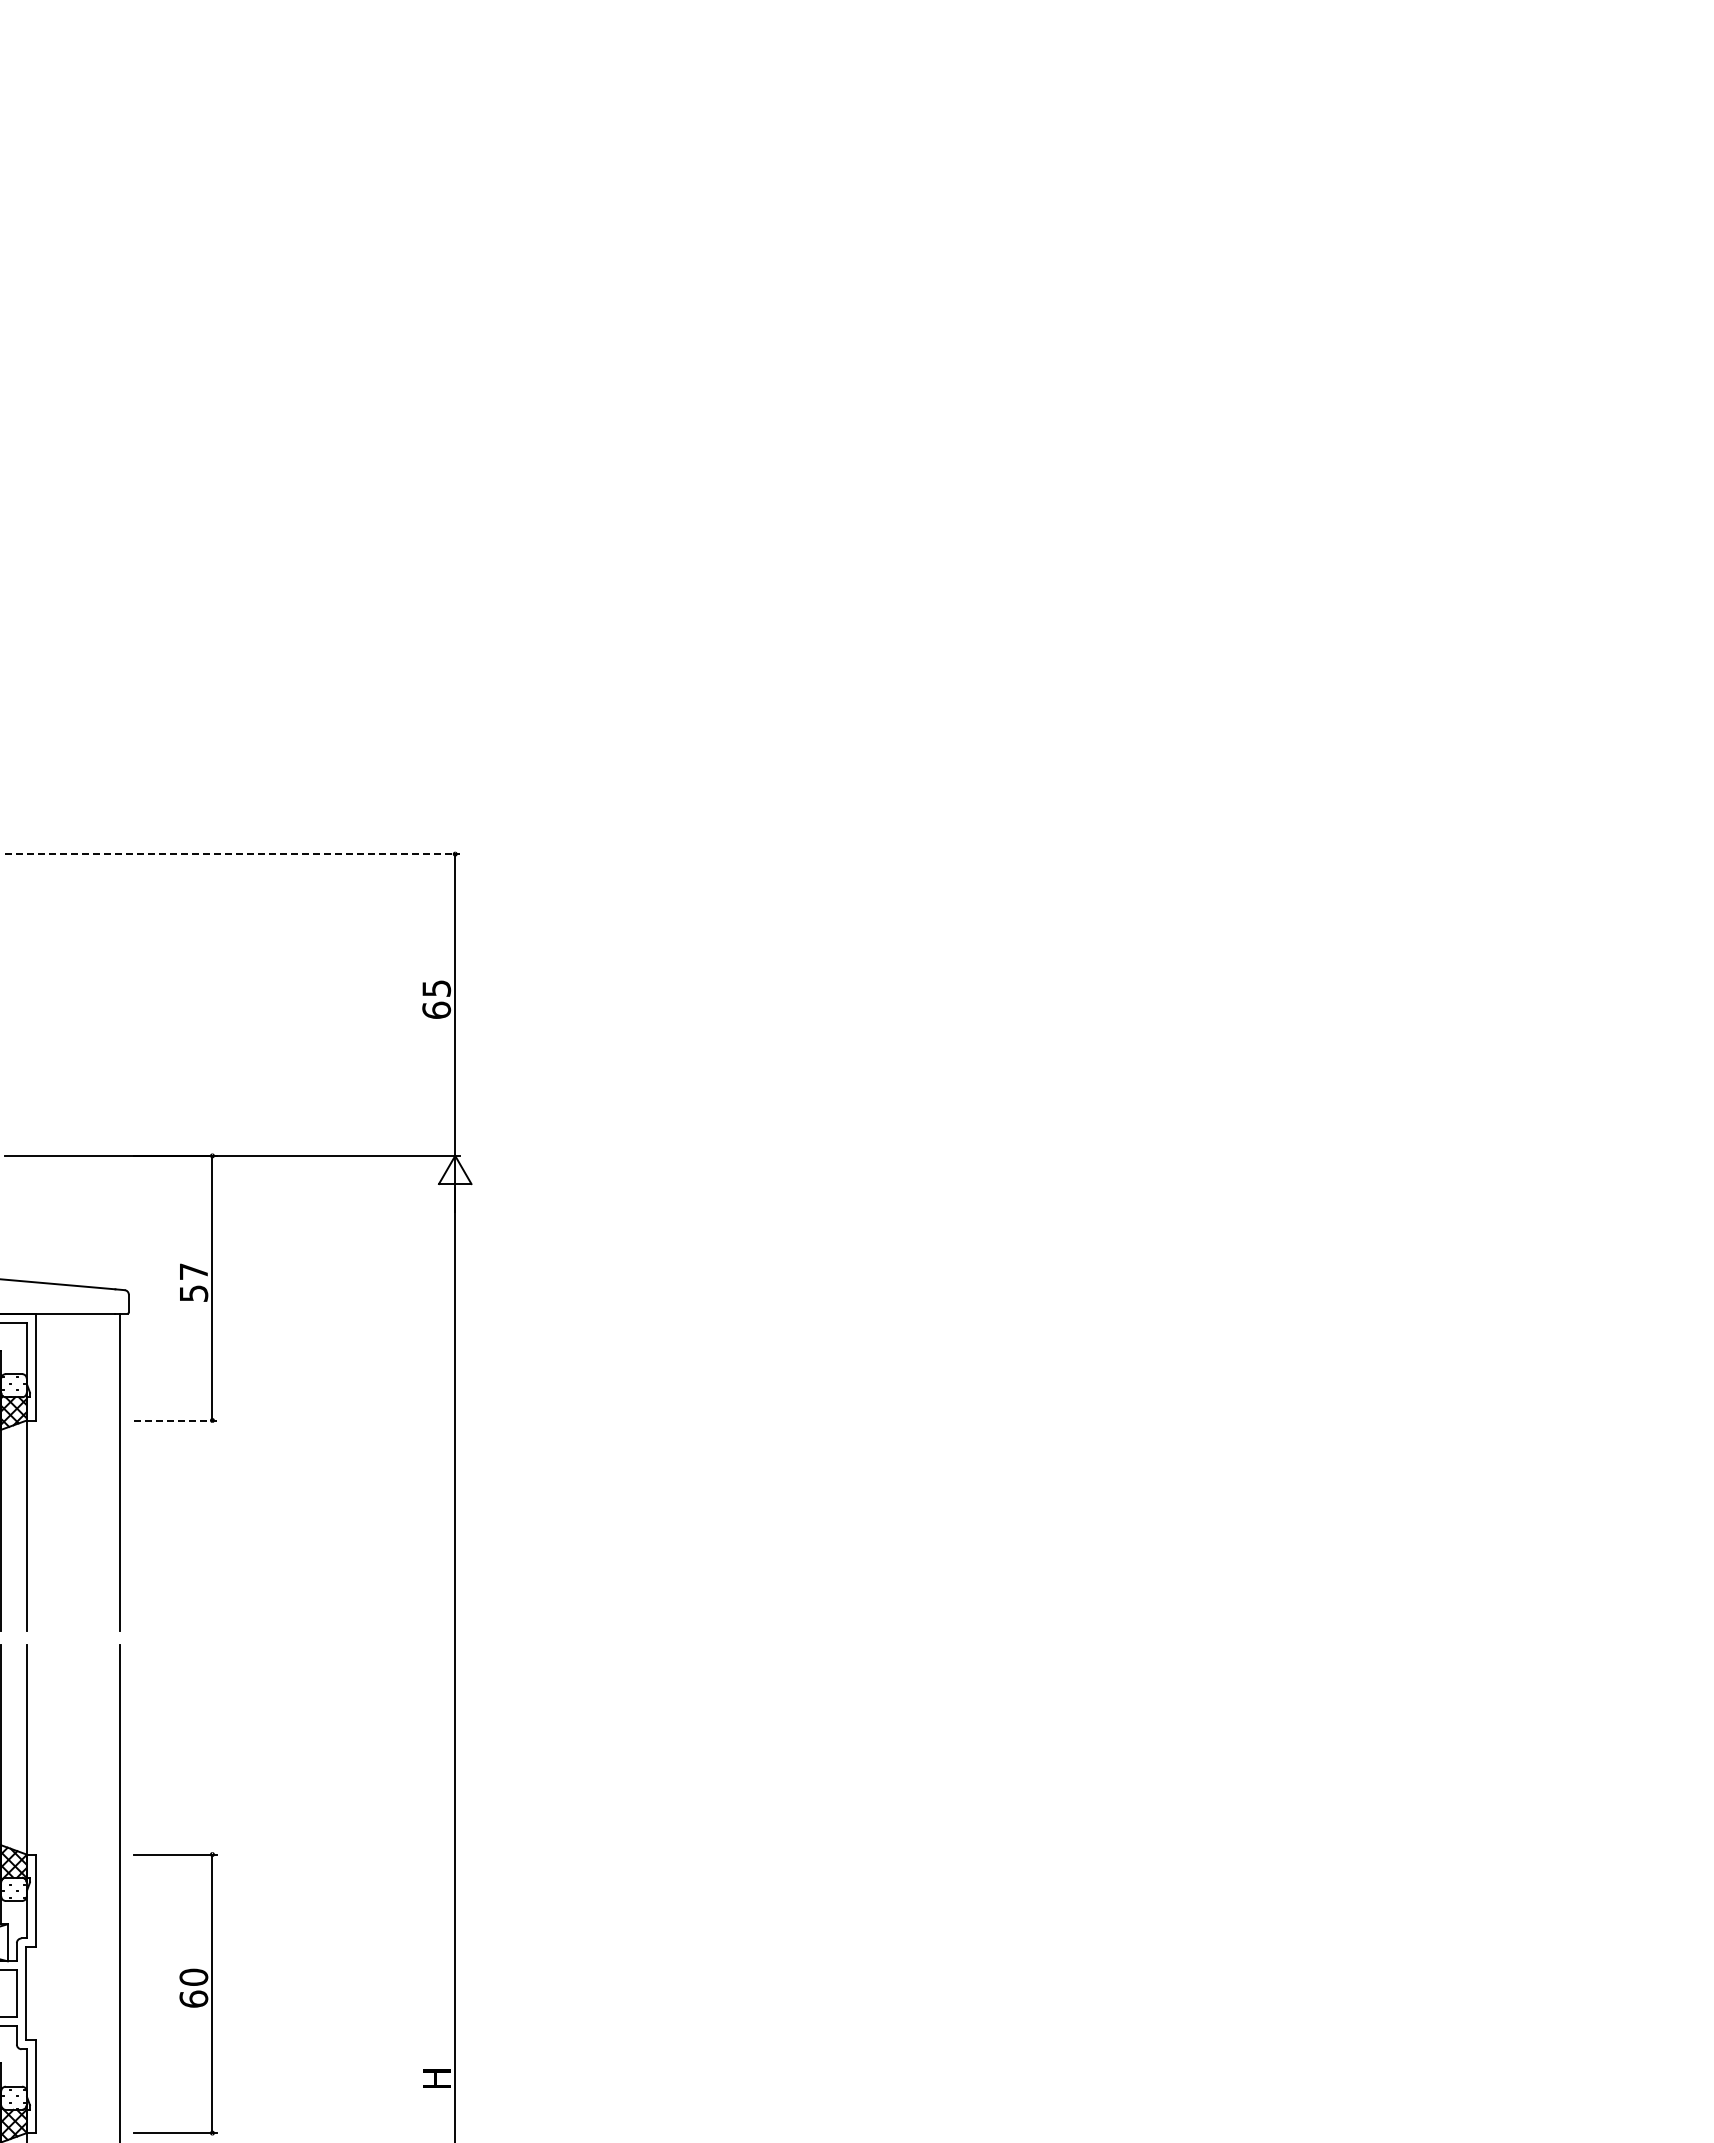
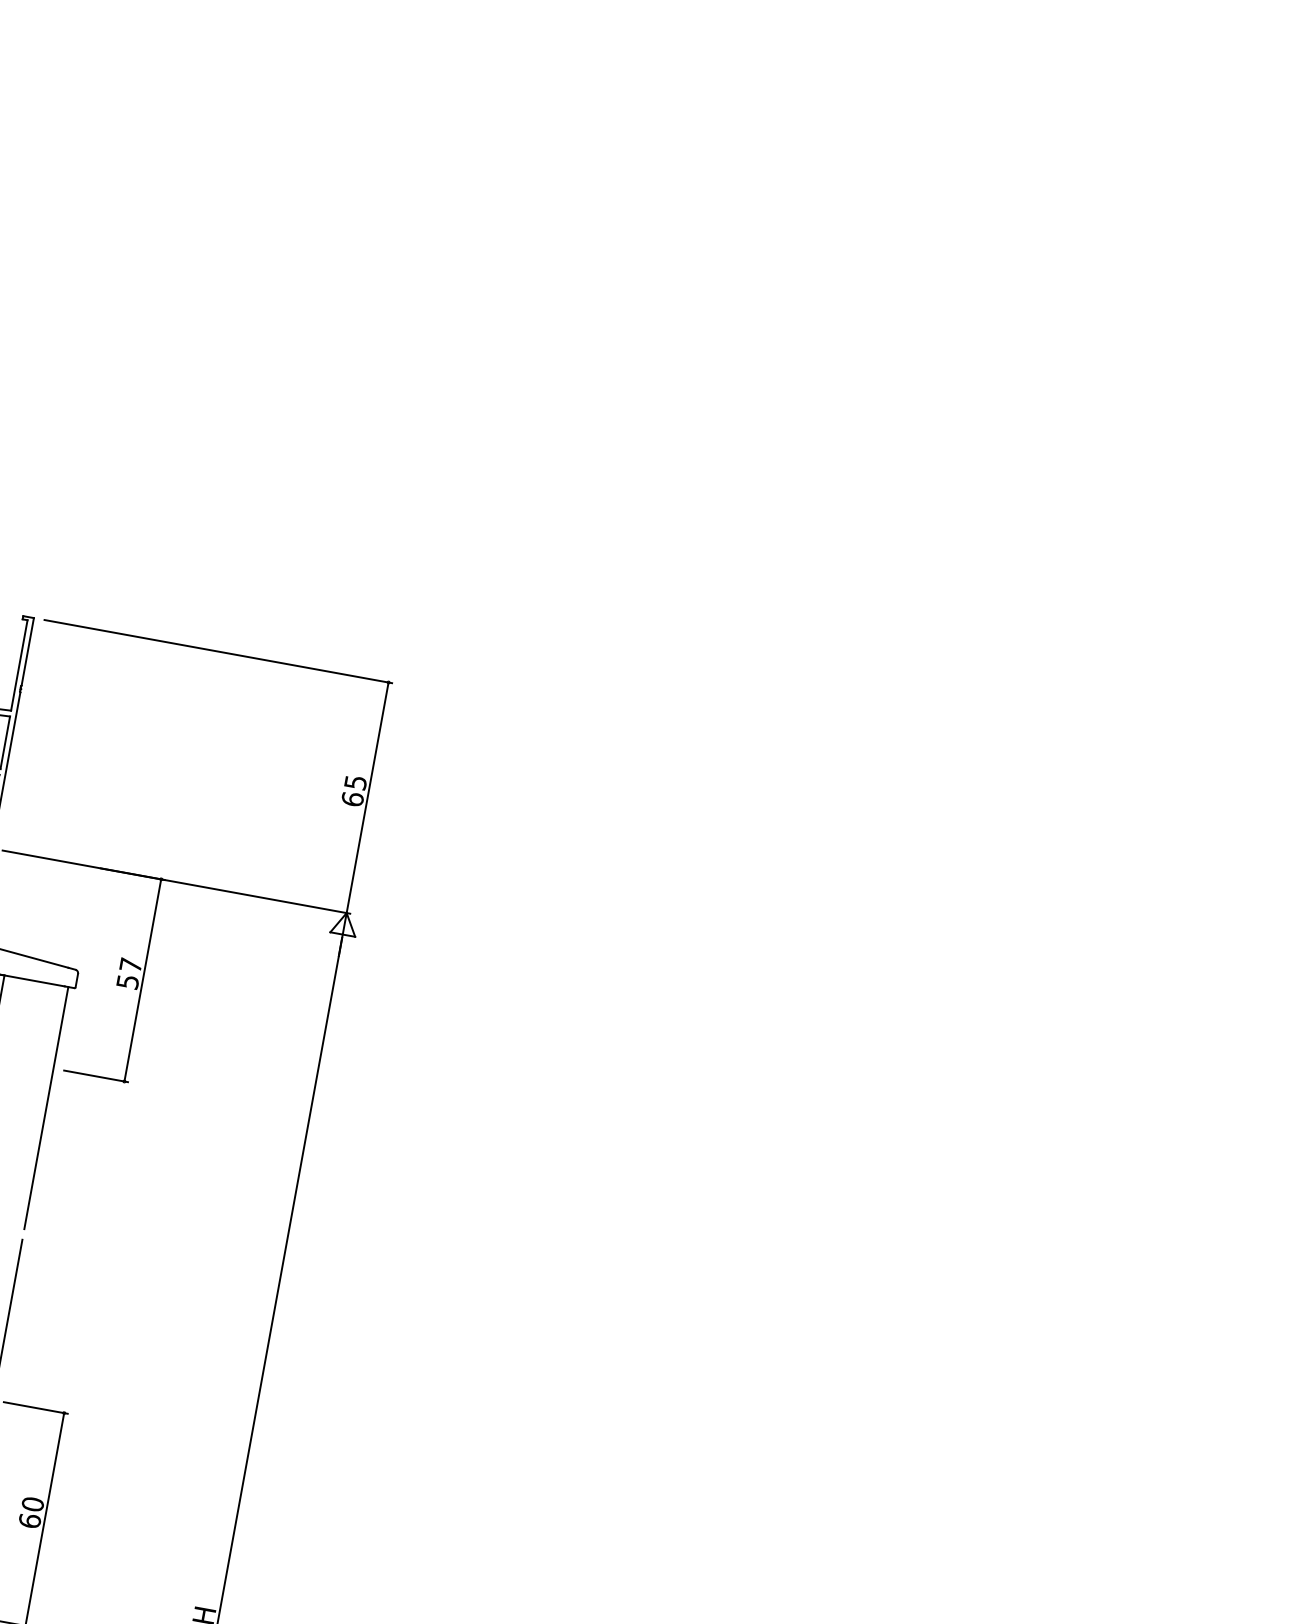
line: (232, 854) -> (218, 651), dashed -> solid
line: (175, 1420) -> (96, 1076), dashed -> solid

